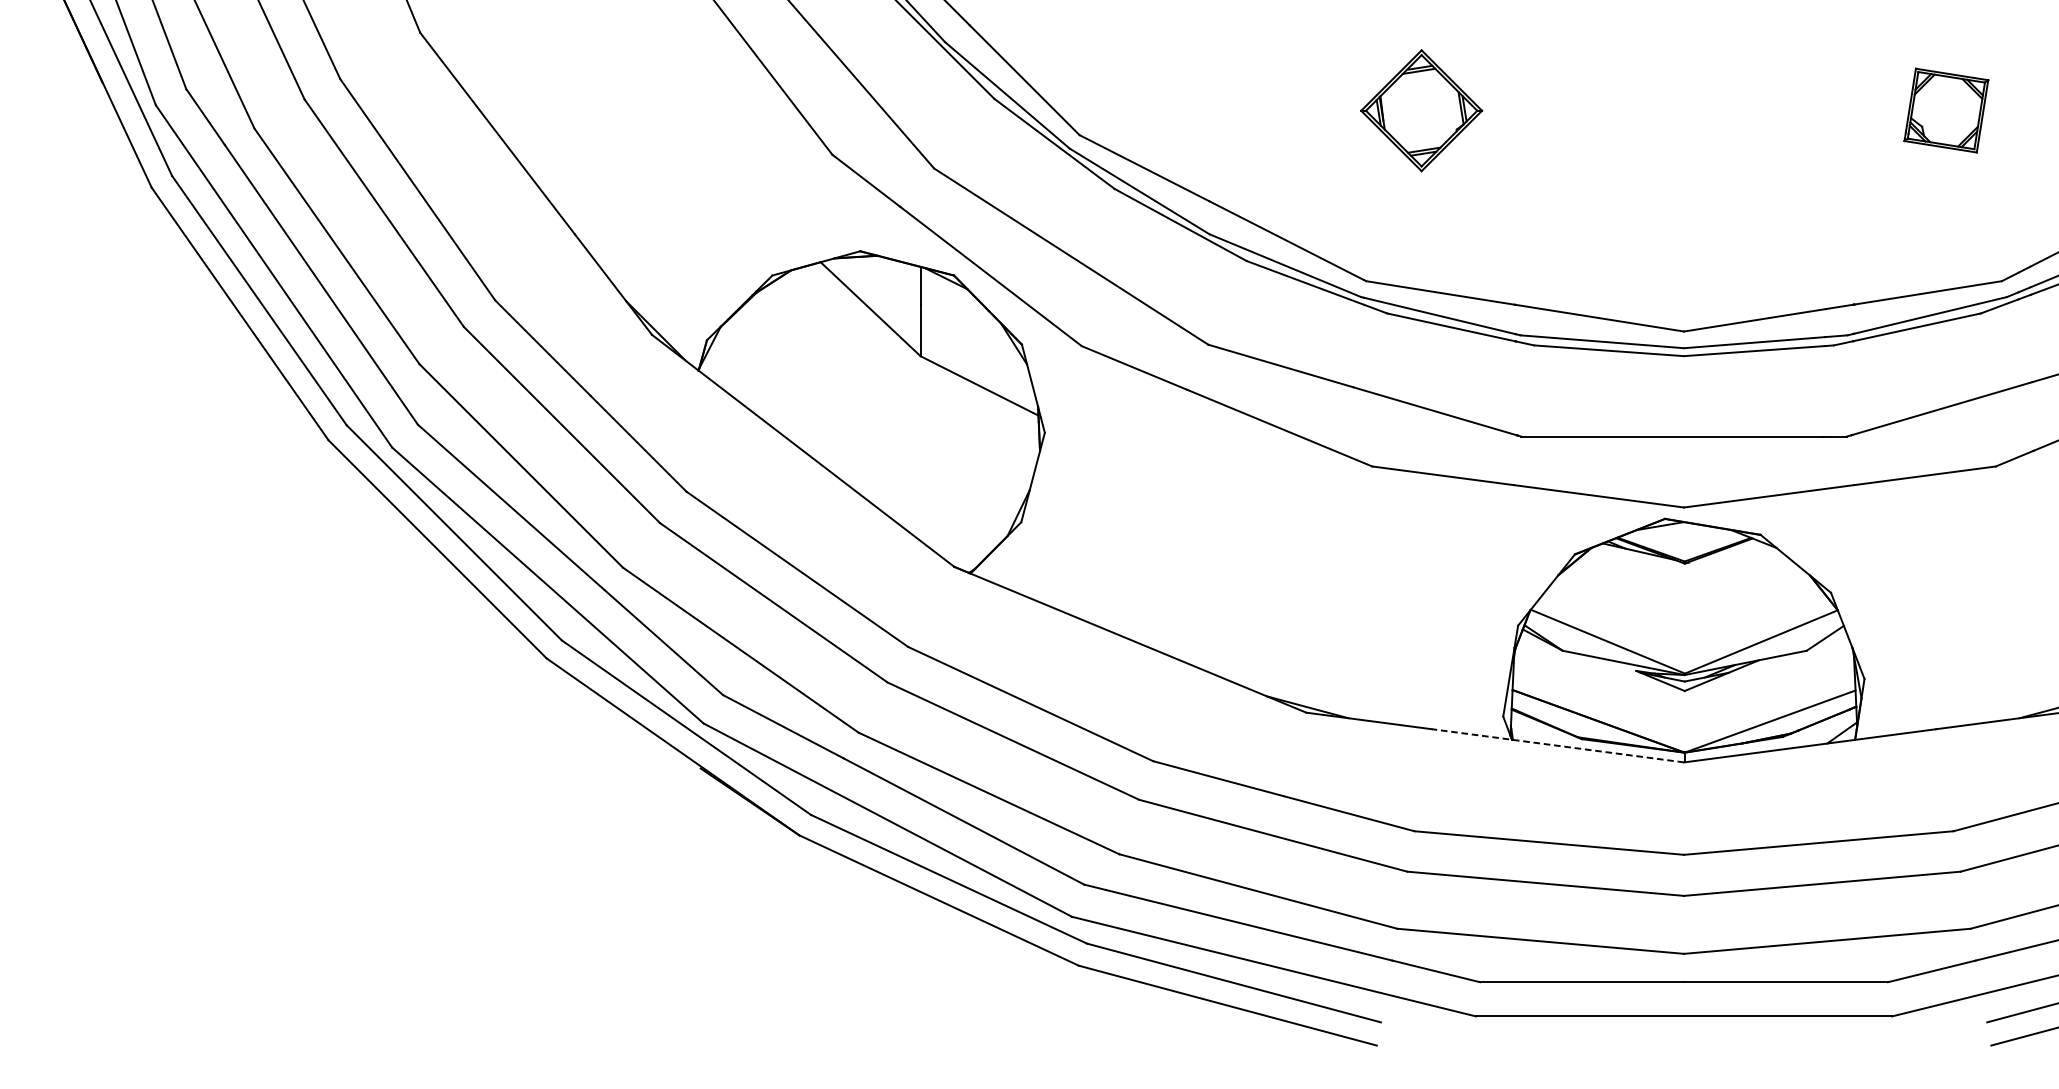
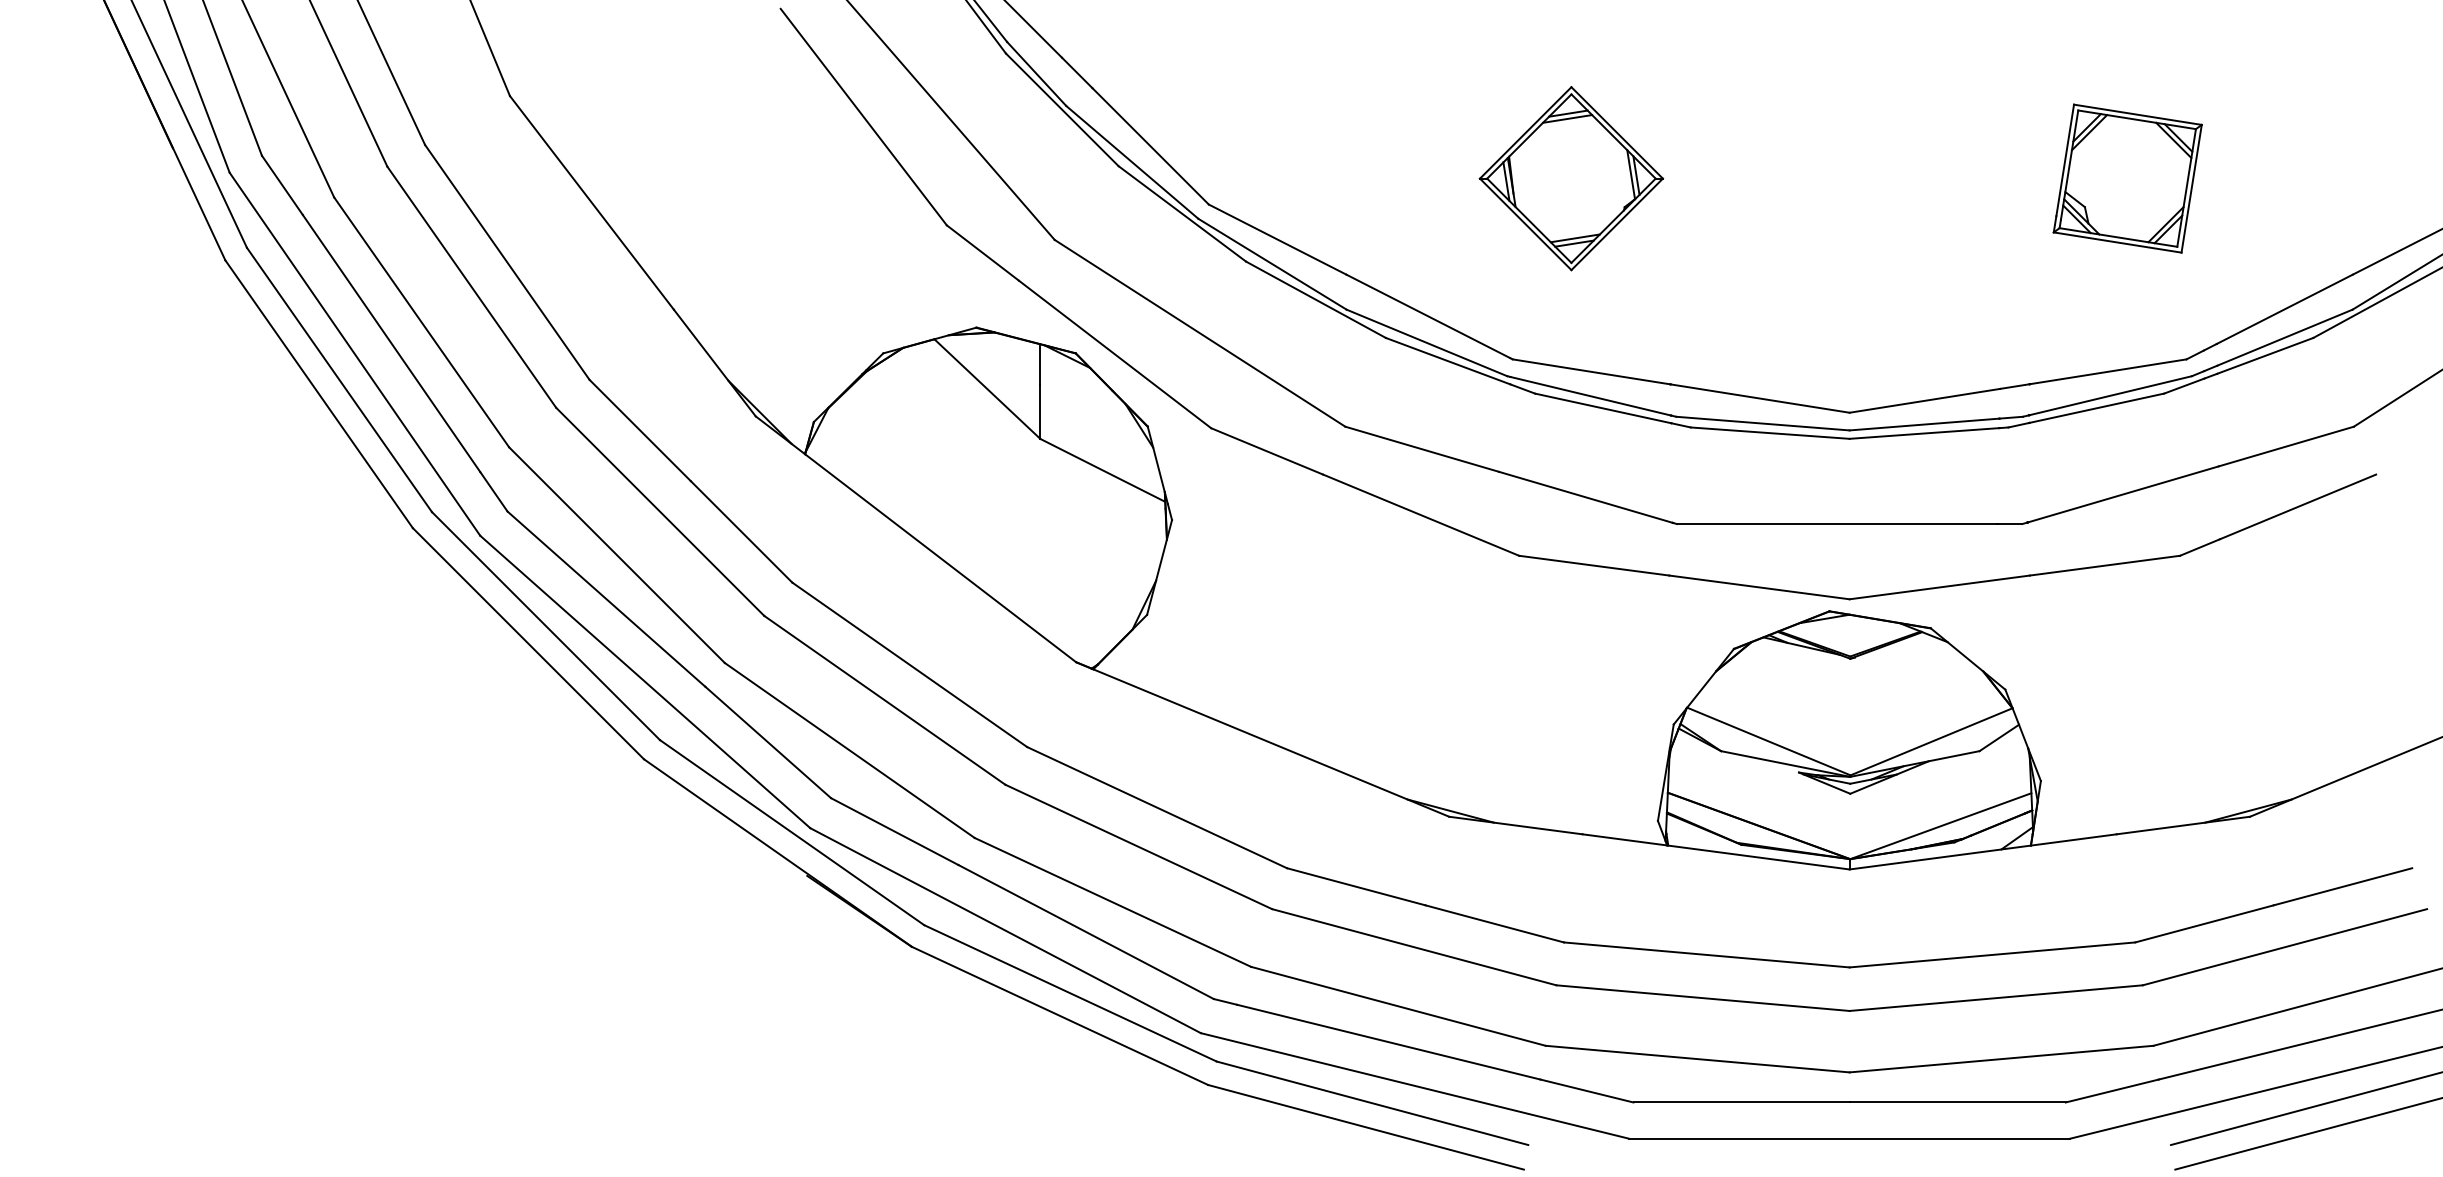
part: (1421, 110) -> (1571, 178), size x1.43
part: (1946, 110) -> (2127, 178), size x1.67
line: (1558, 745) -> (1716, 851), dashed -> solid

